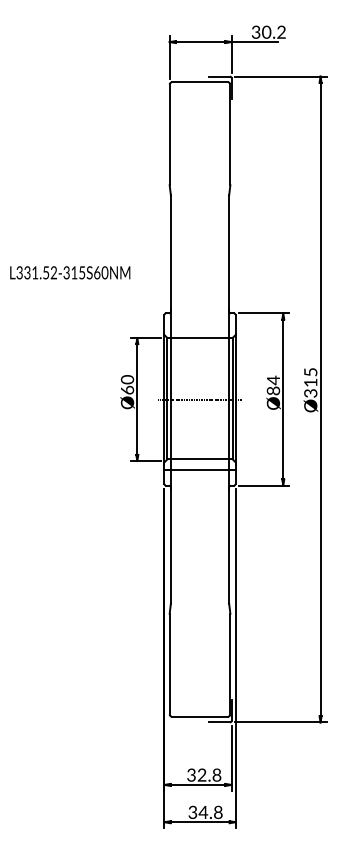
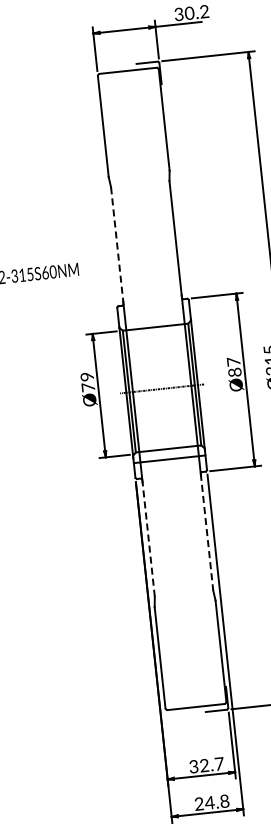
line: (170, 254) -> (116, 246), solid -> dashed
text: (273, 380) -> (233, 361), Ø84 -> Ø87
text: (127, 384) -> (87, 381), Ø60 -> Ø79
line: (170, 544) -> (148, 537), solid -> dashed
line: (229, 545) -> (207, 532), solid -> dashed
text: (216, 774) -> (218, 763), 32.8 -> 32.7
text: (192, 814) -> (199, 806), 34.8 -> 24.8

